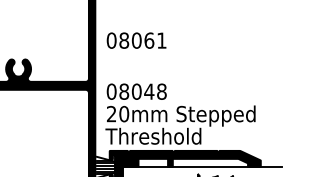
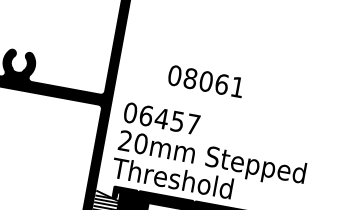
text: (136, 40) -> (205, 81), moved
text: (142, 91) -> (169, 119), 08048 -> 06457

